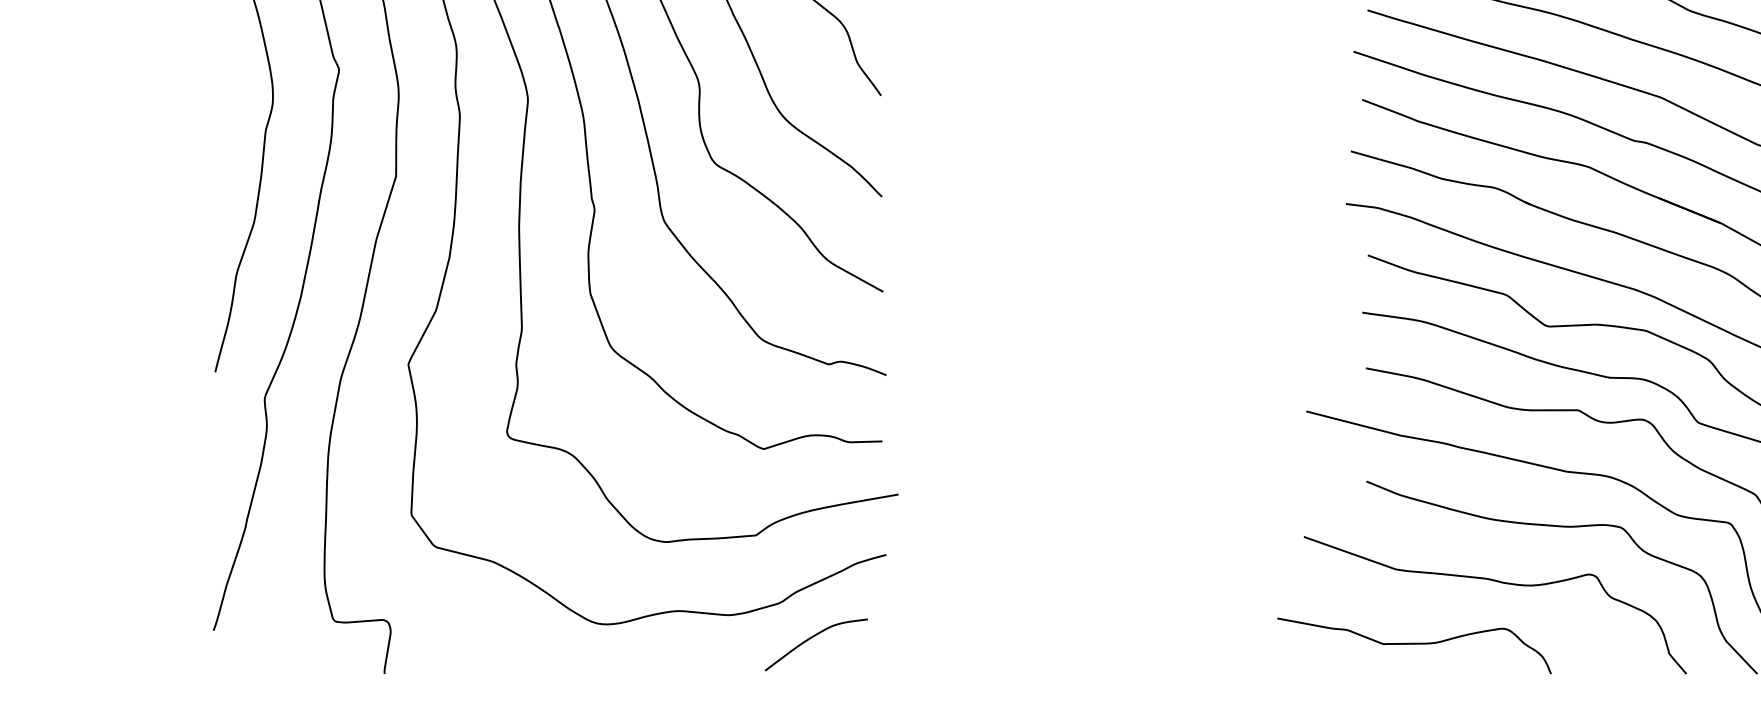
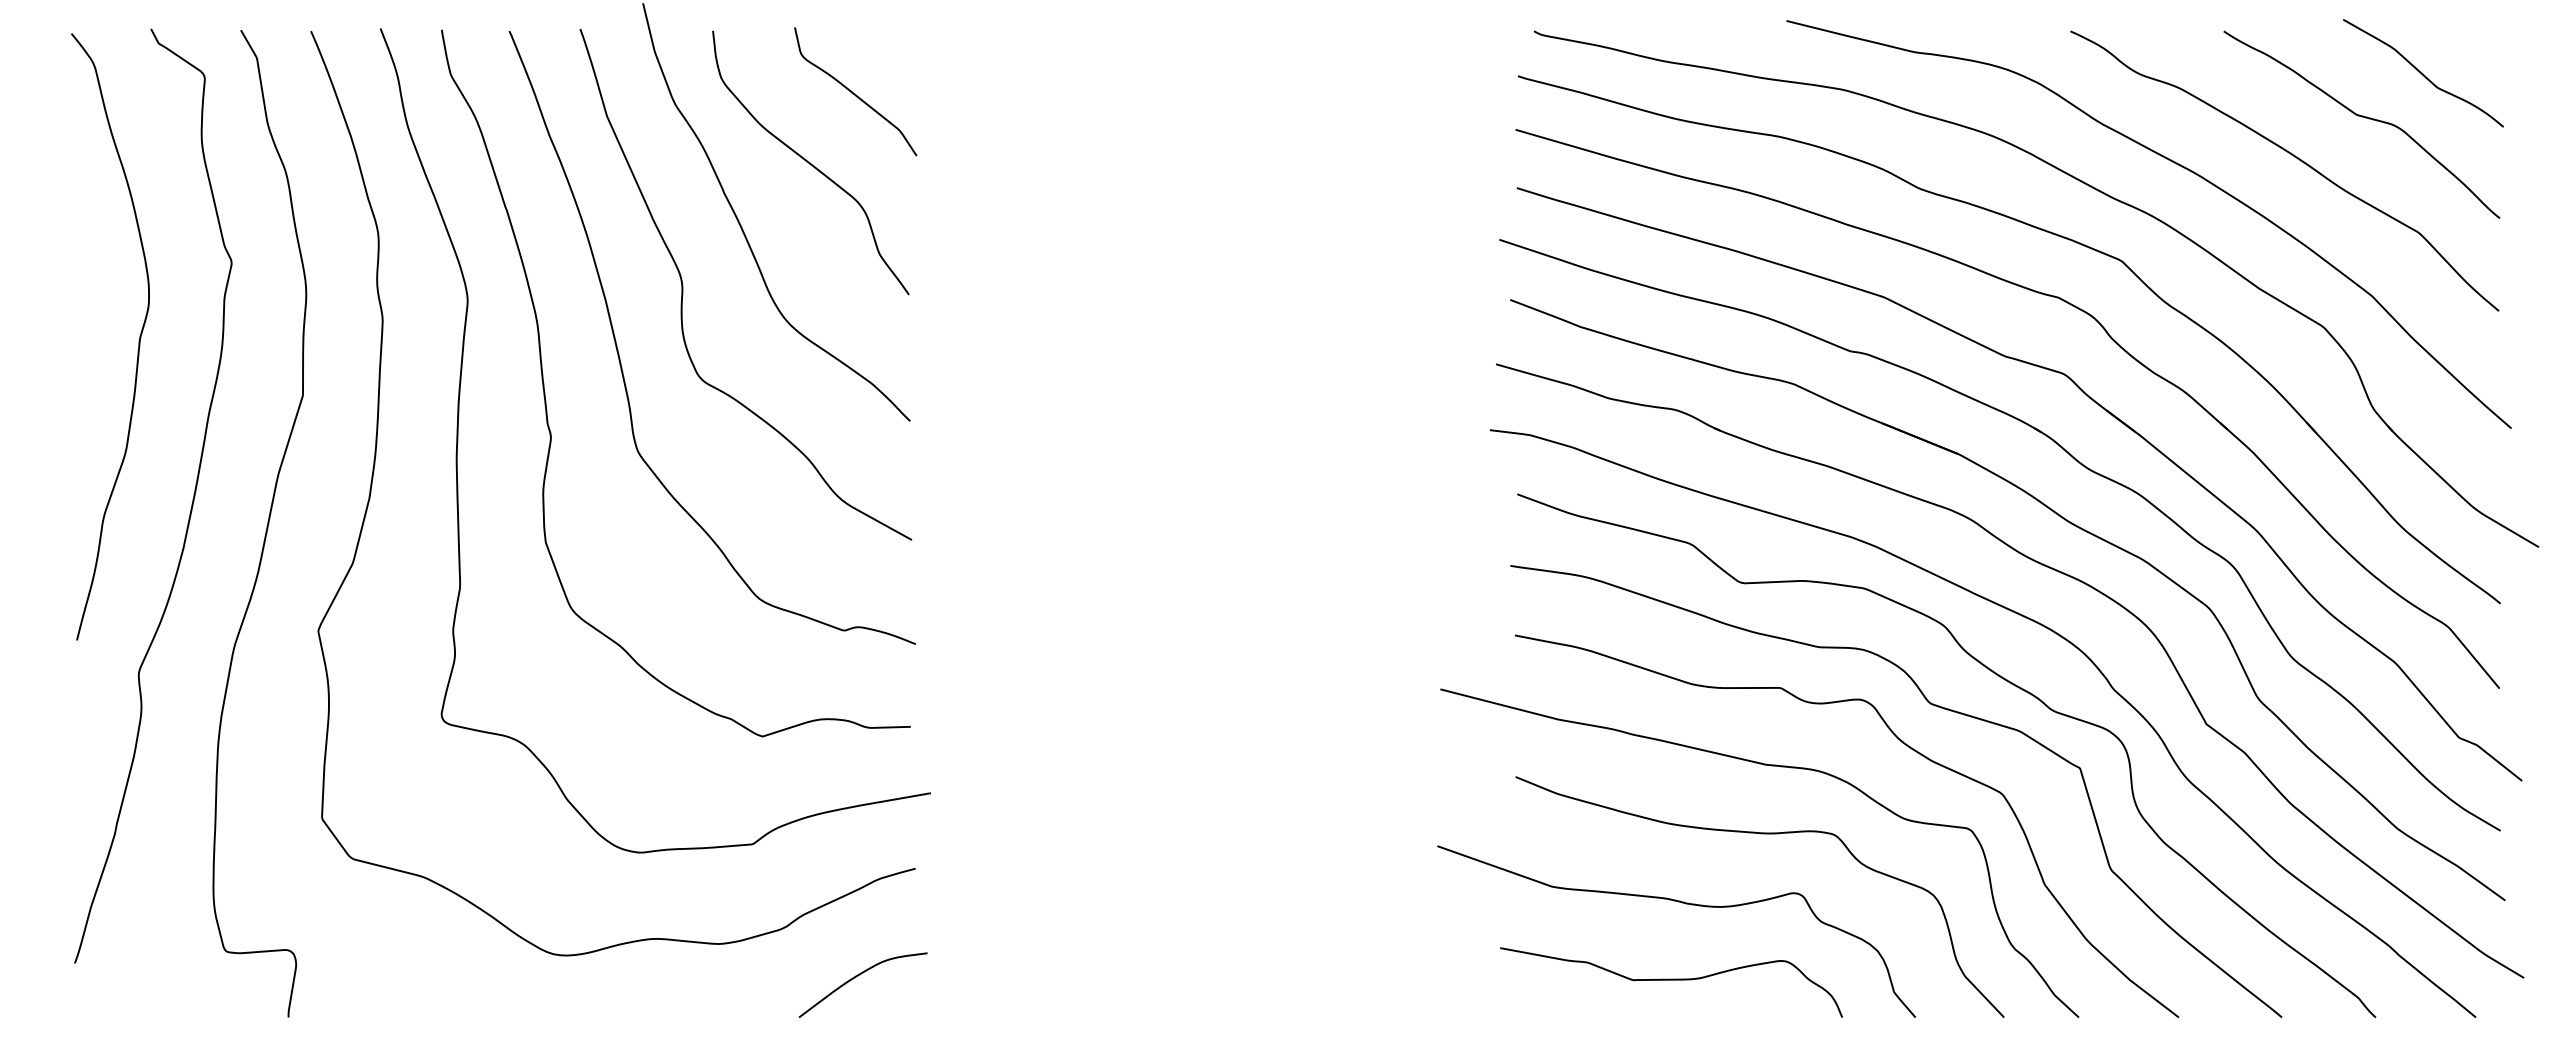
curve: (812, 637) -> (858, 976), moved
curve: (1414, 644) -> (1671, 980), moved

